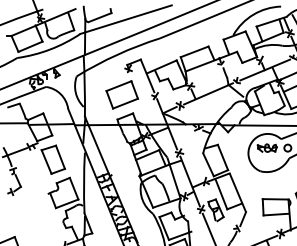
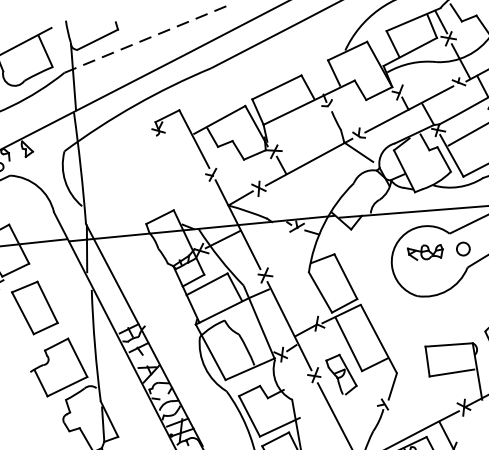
line: (126, 19) -> (146, 38), solid -> dashed
part: (121, 94) -> (149, 177), removed

